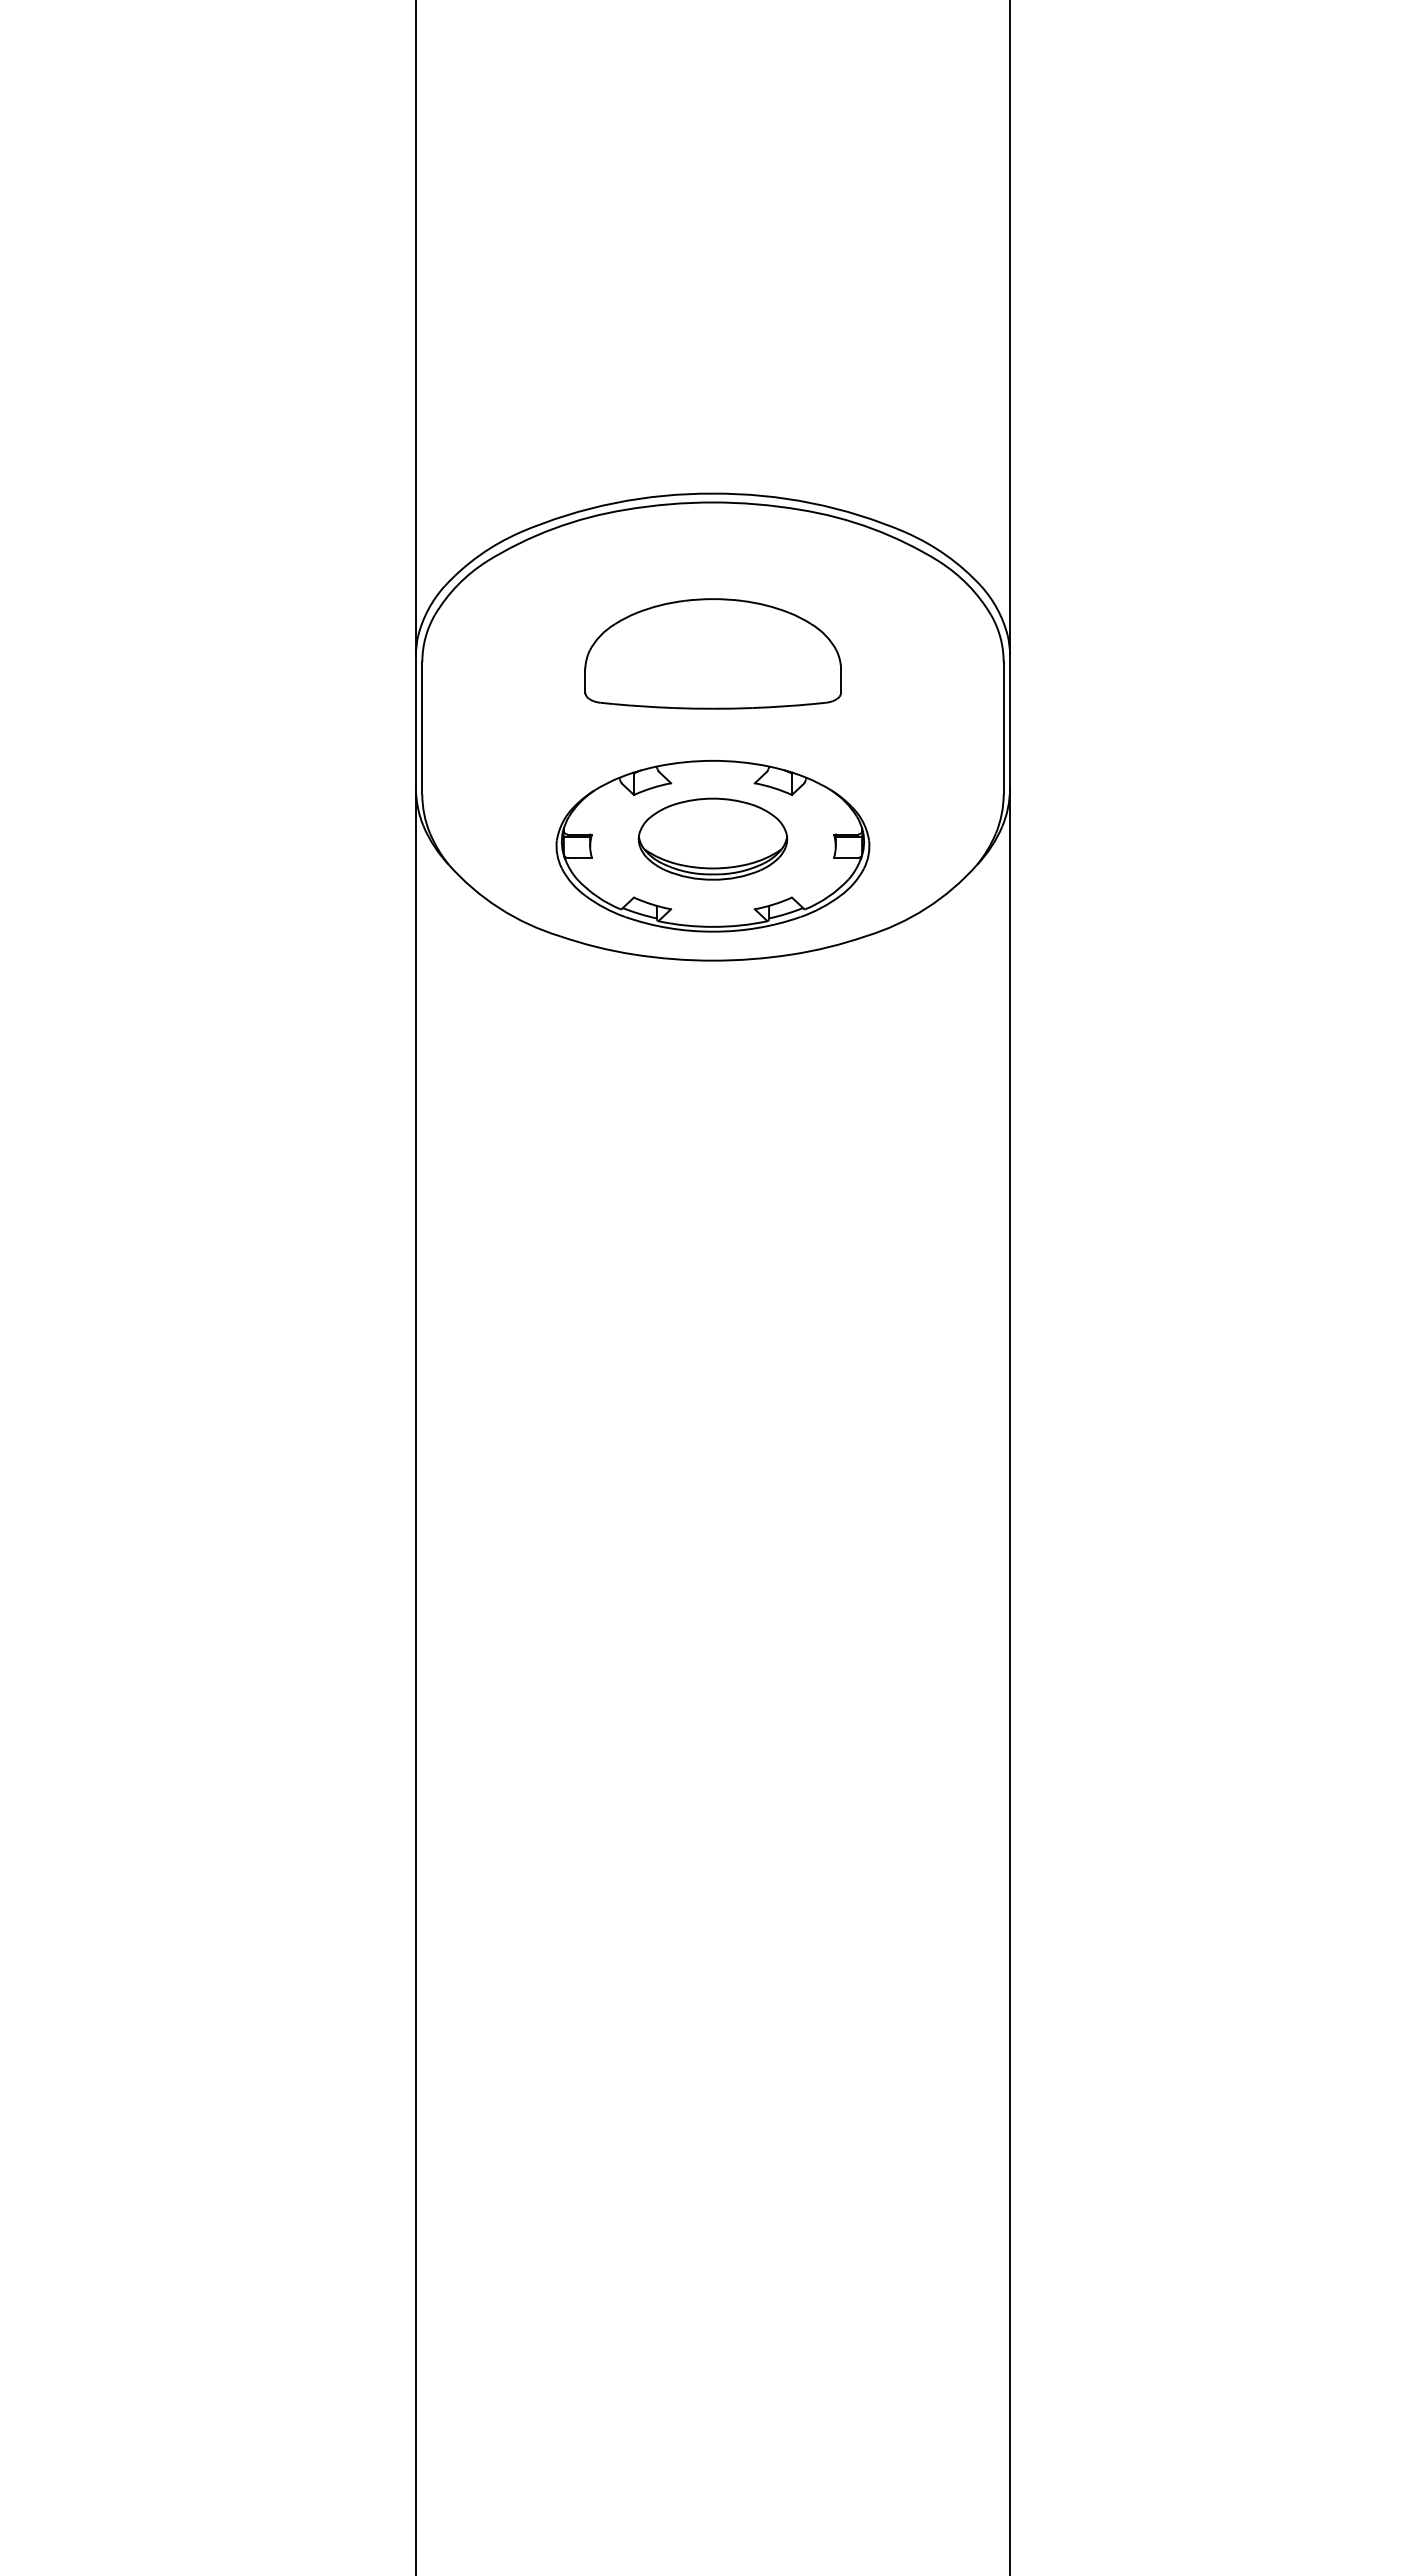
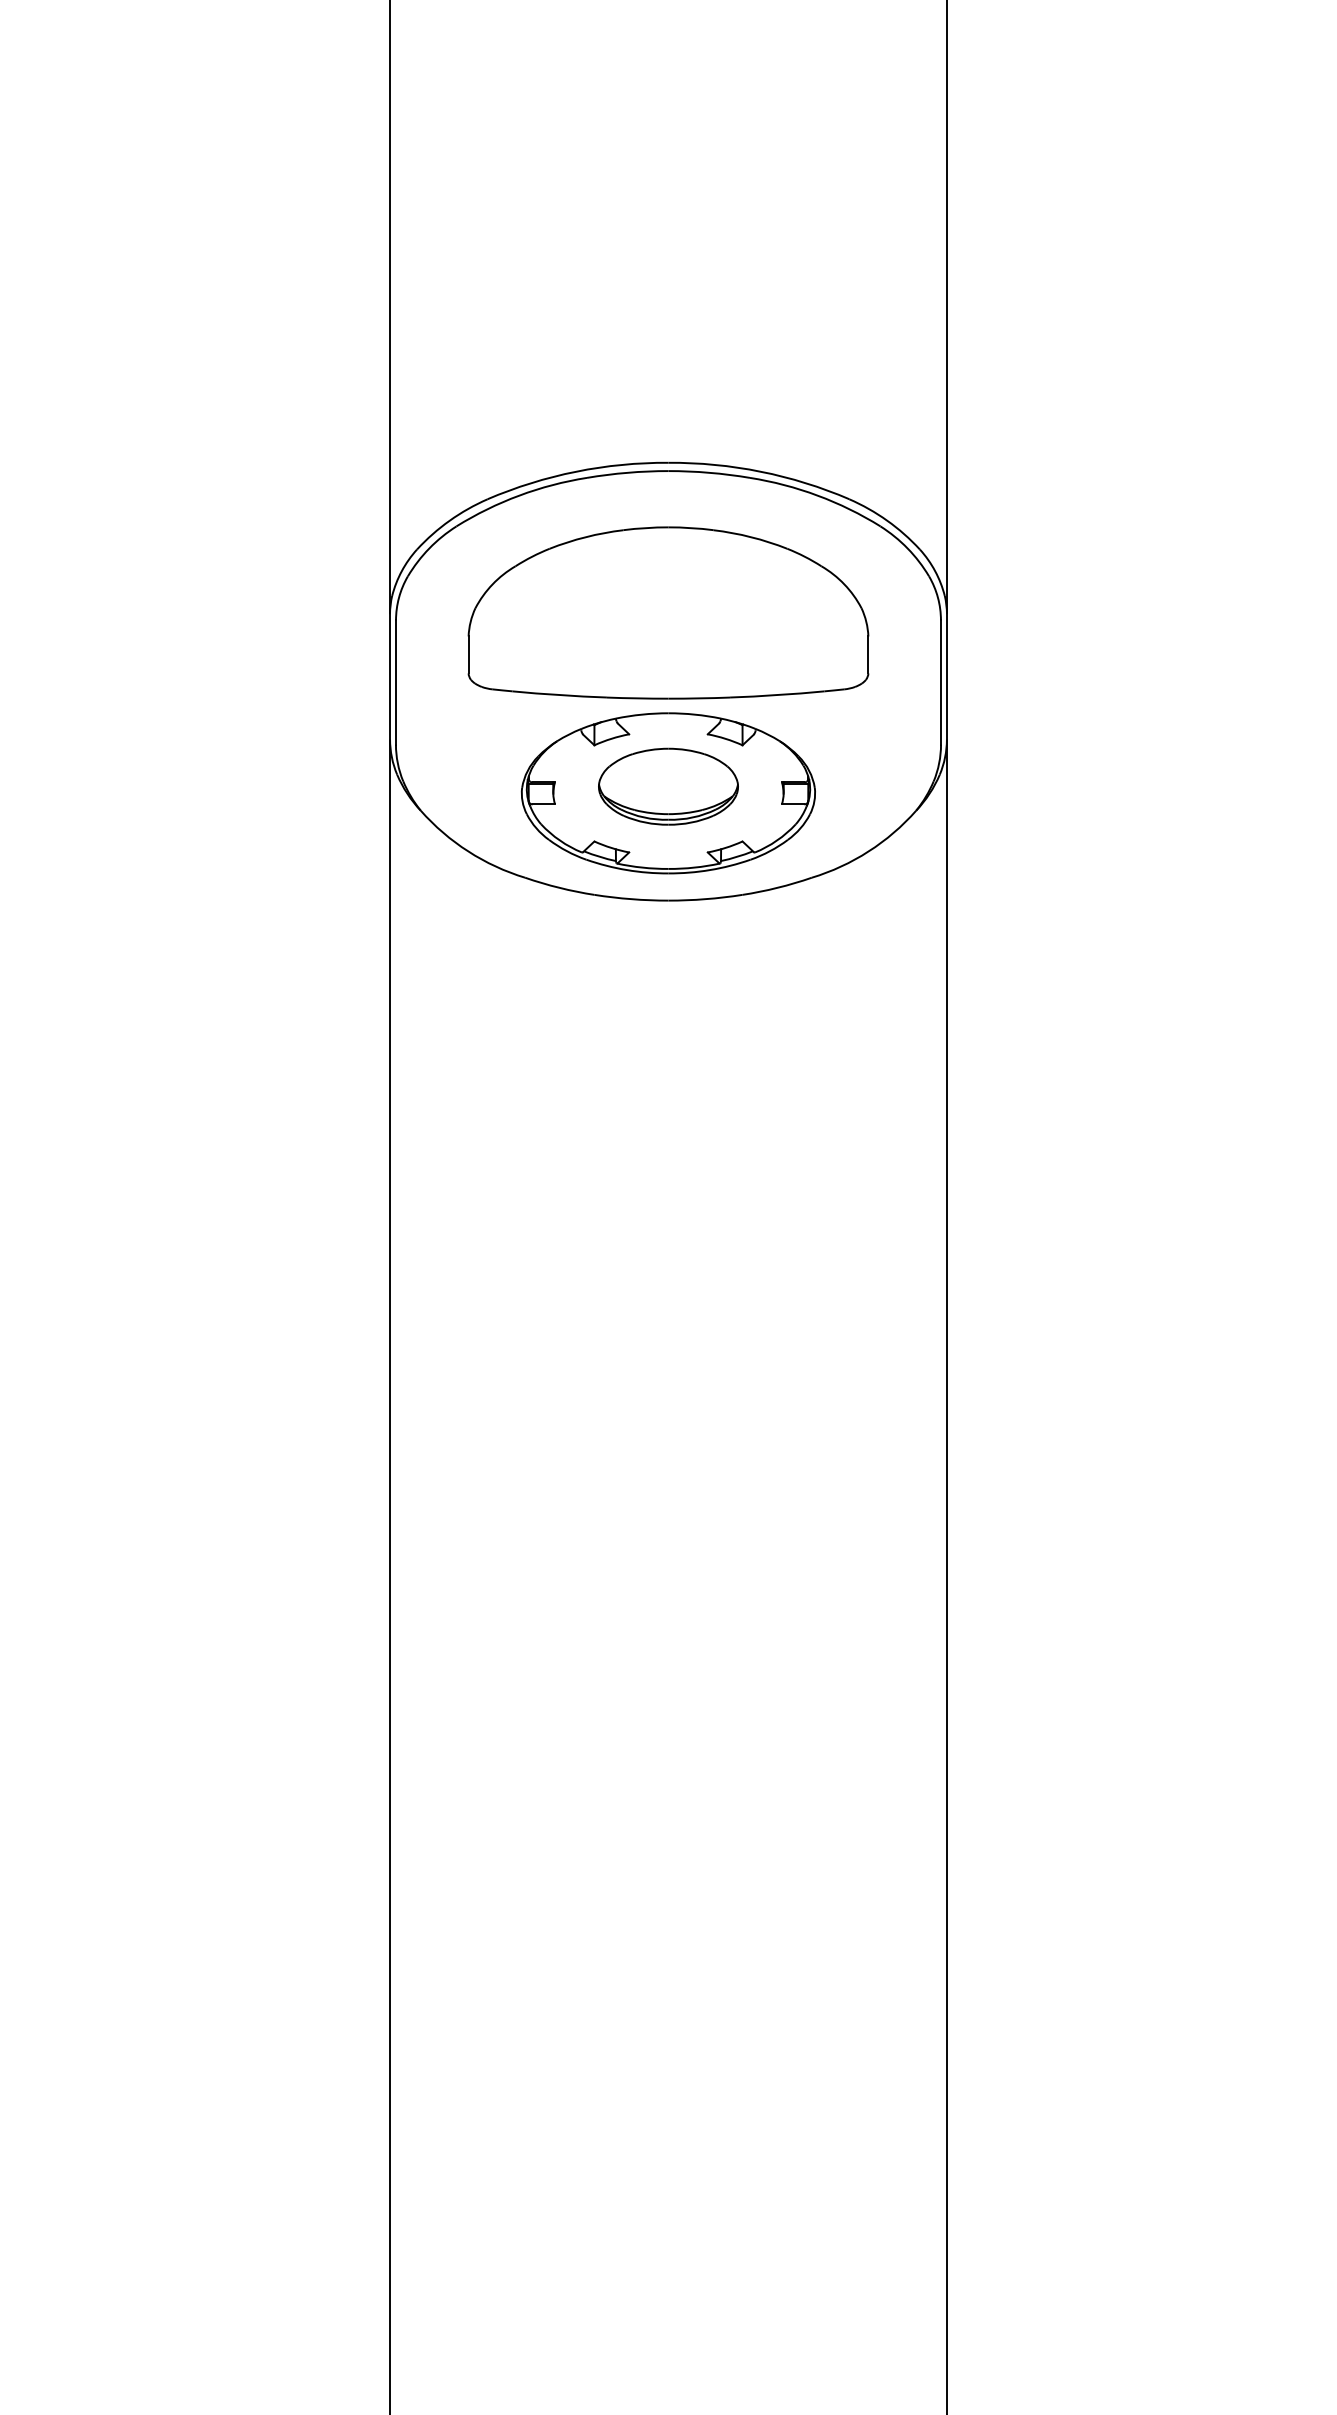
part: (713, 653) -> (668, 612), size x1.67

